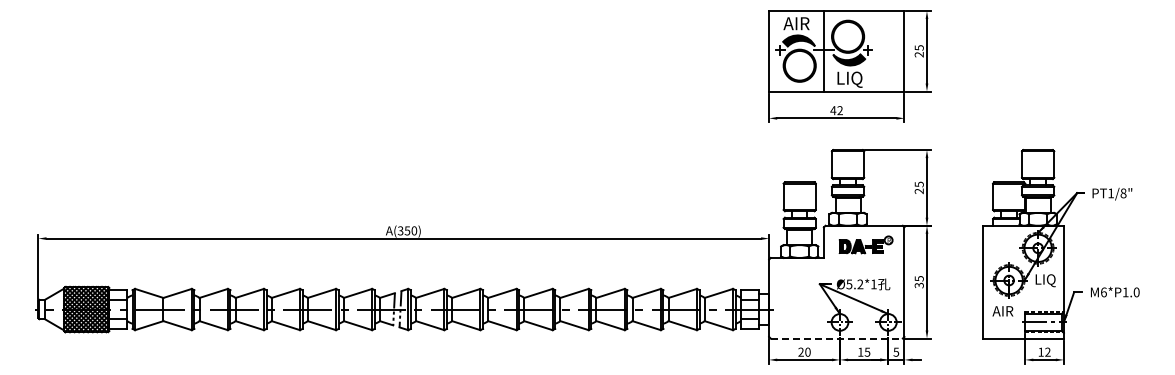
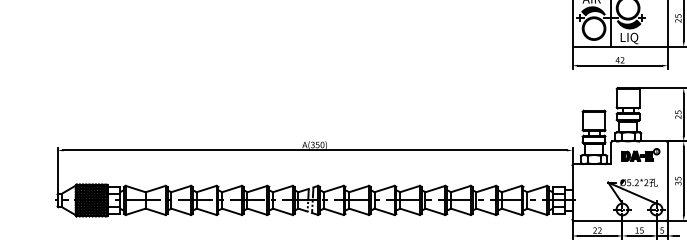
text: (873, 284) -> (646, 182), Ø5.2*1 -> Ø5.2*2
line: (837, 338) -> (620, 220), dashed -> solid
text: (807, 351) -> (599, 230), 20 -> 22

